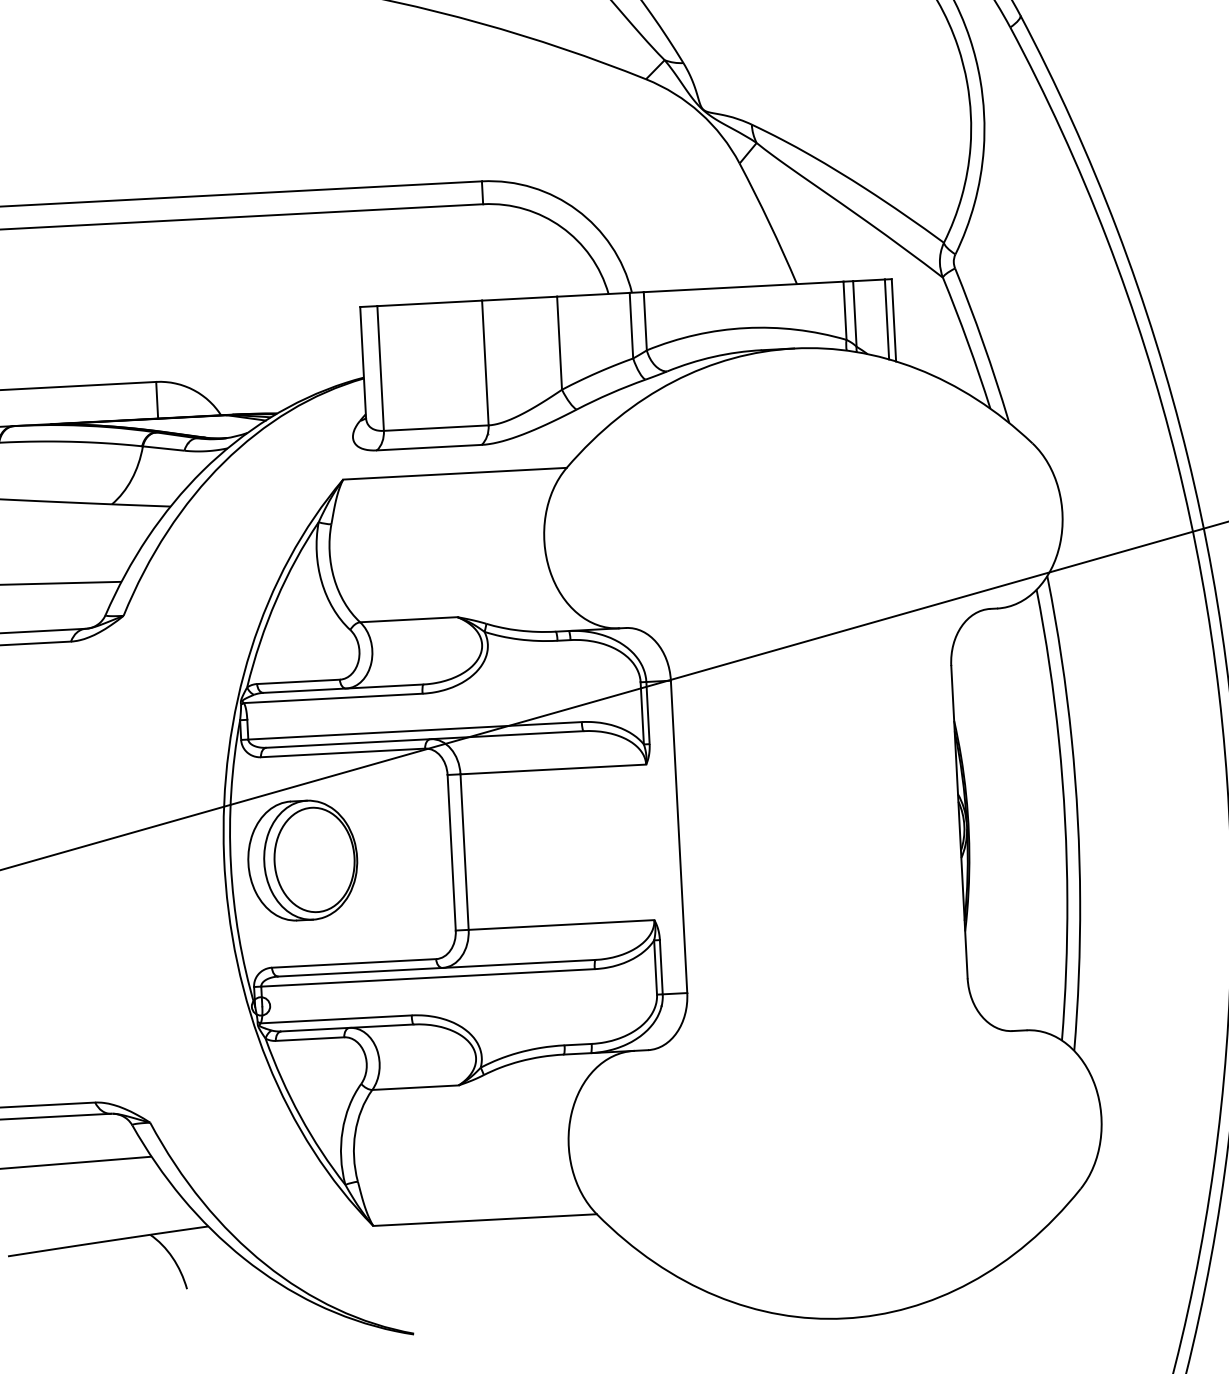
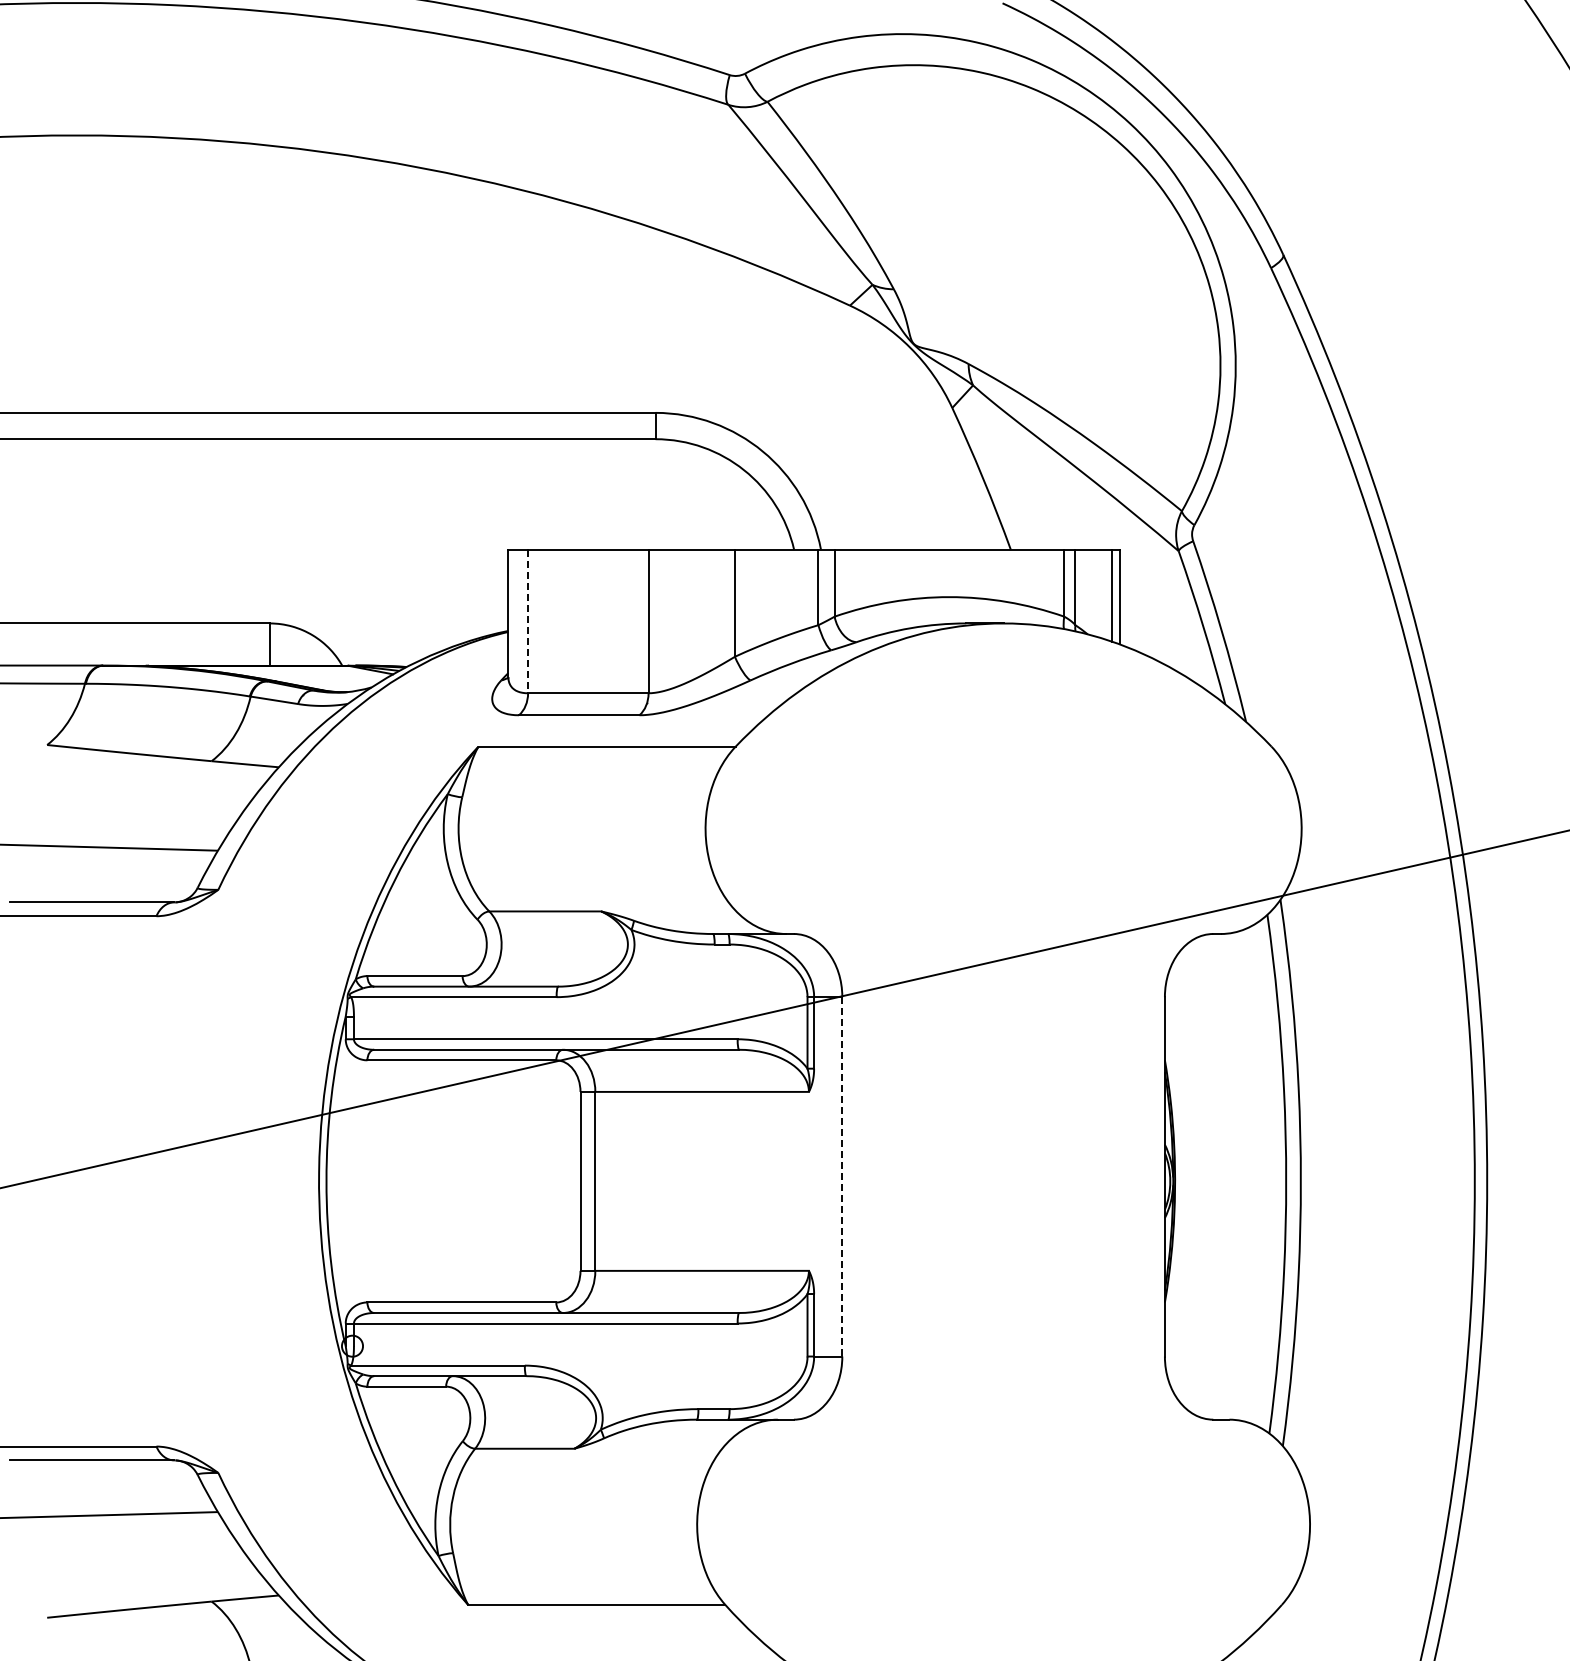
line: (380, 368) -> (528, 621), solid -> dashed
line: (679, 836) -> (842, 1176), solid -> dashed
part: (302, 860) -> (408, 1181), removed

